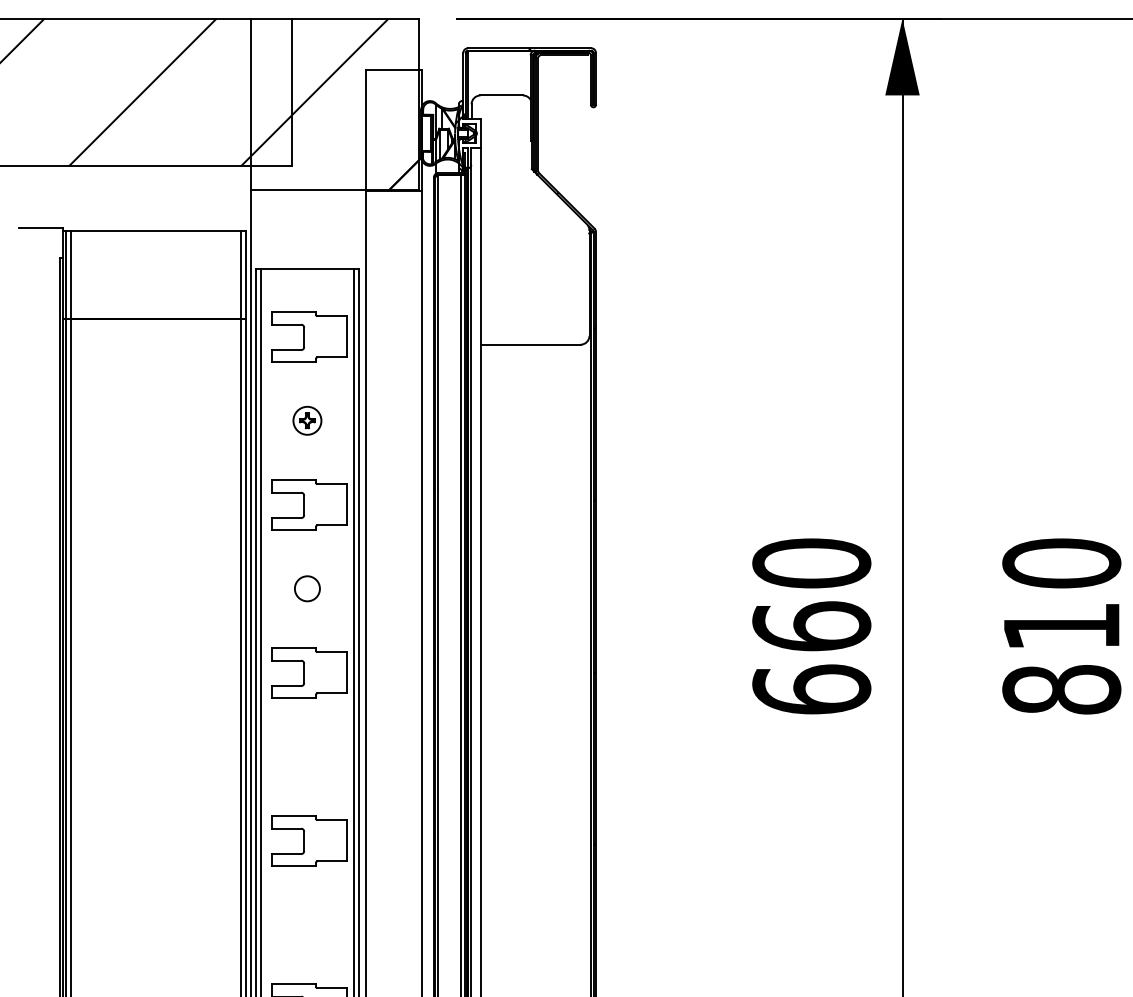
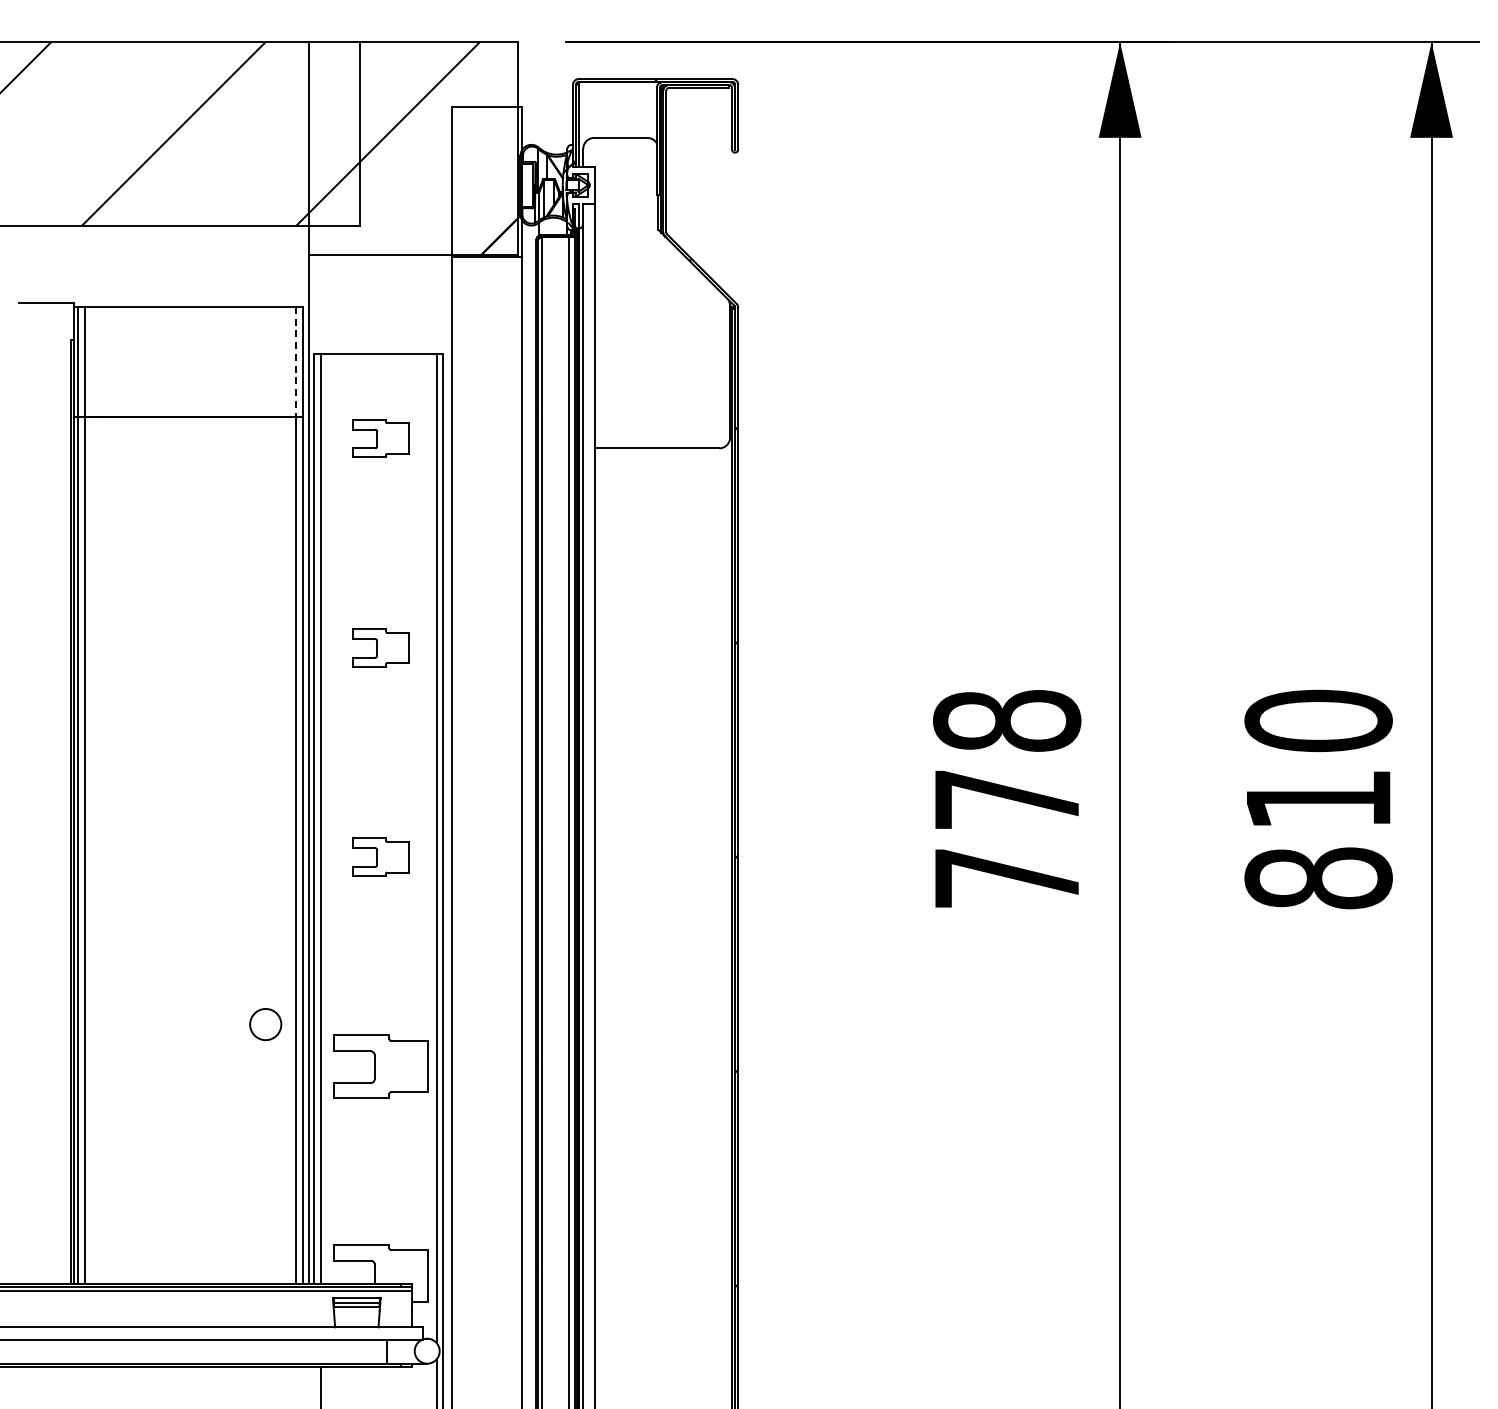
line: (241, 275) -> (296, 362), solid -> dashed
part: (308, 336) -> (380, 438), size x0.6
part: (307, 420) -> (378, 542), removed
part: (308, 504) -> (380, 647), size x0.6
circle: (307, 588) -> (265, 1024), moved
text: (812, 625) -> (1007, 798), 660 -> 778
part: (308, 672) -> (380, 856), size x0.6

